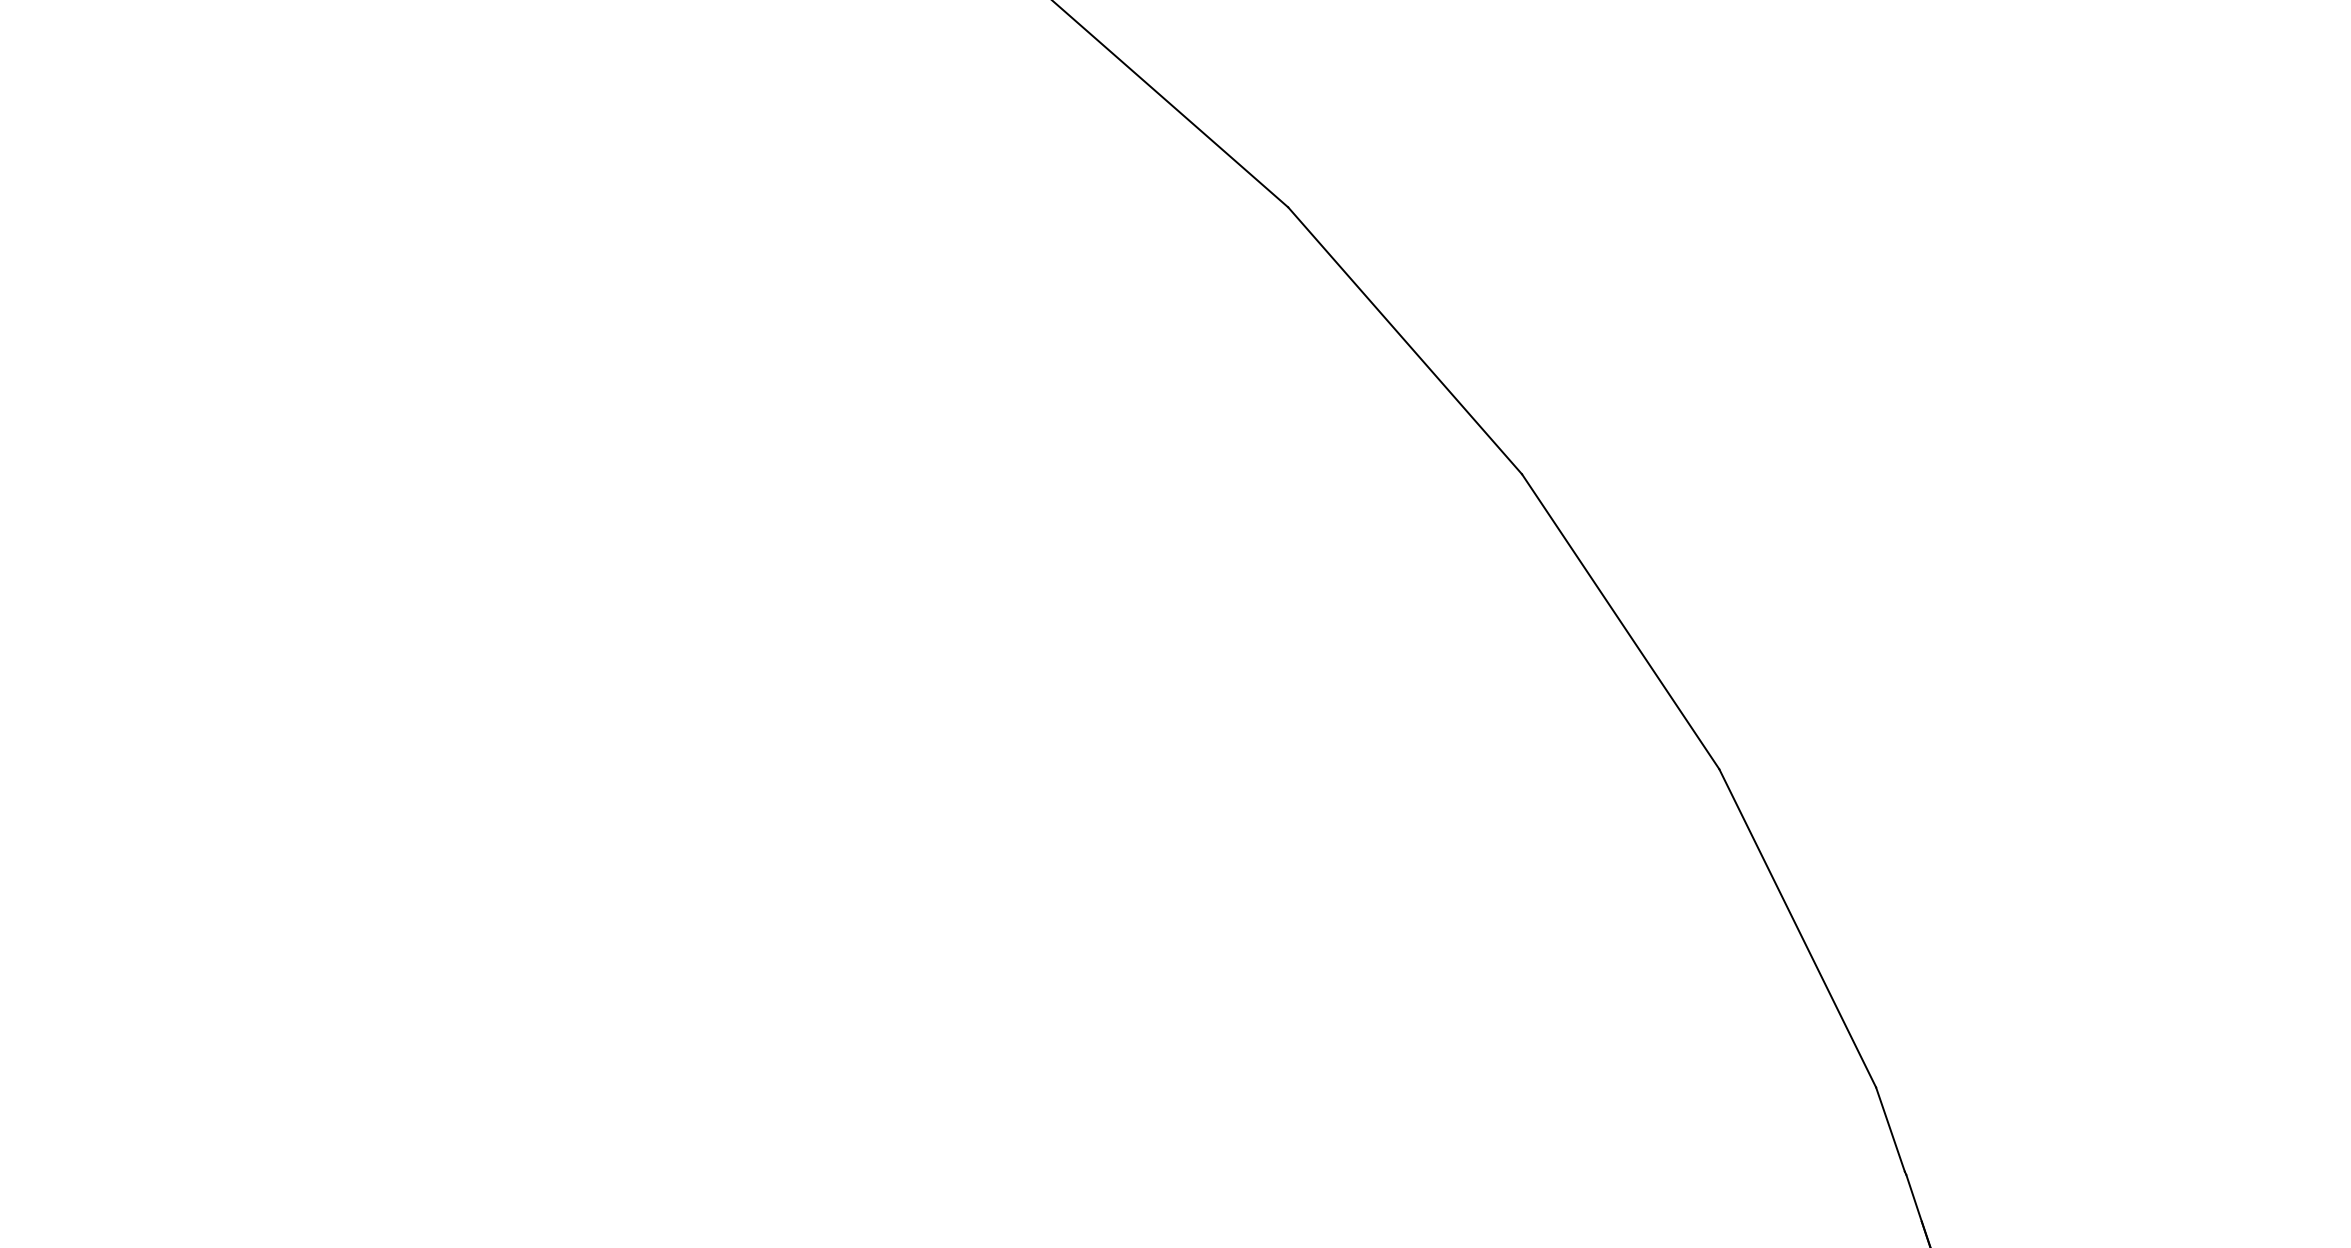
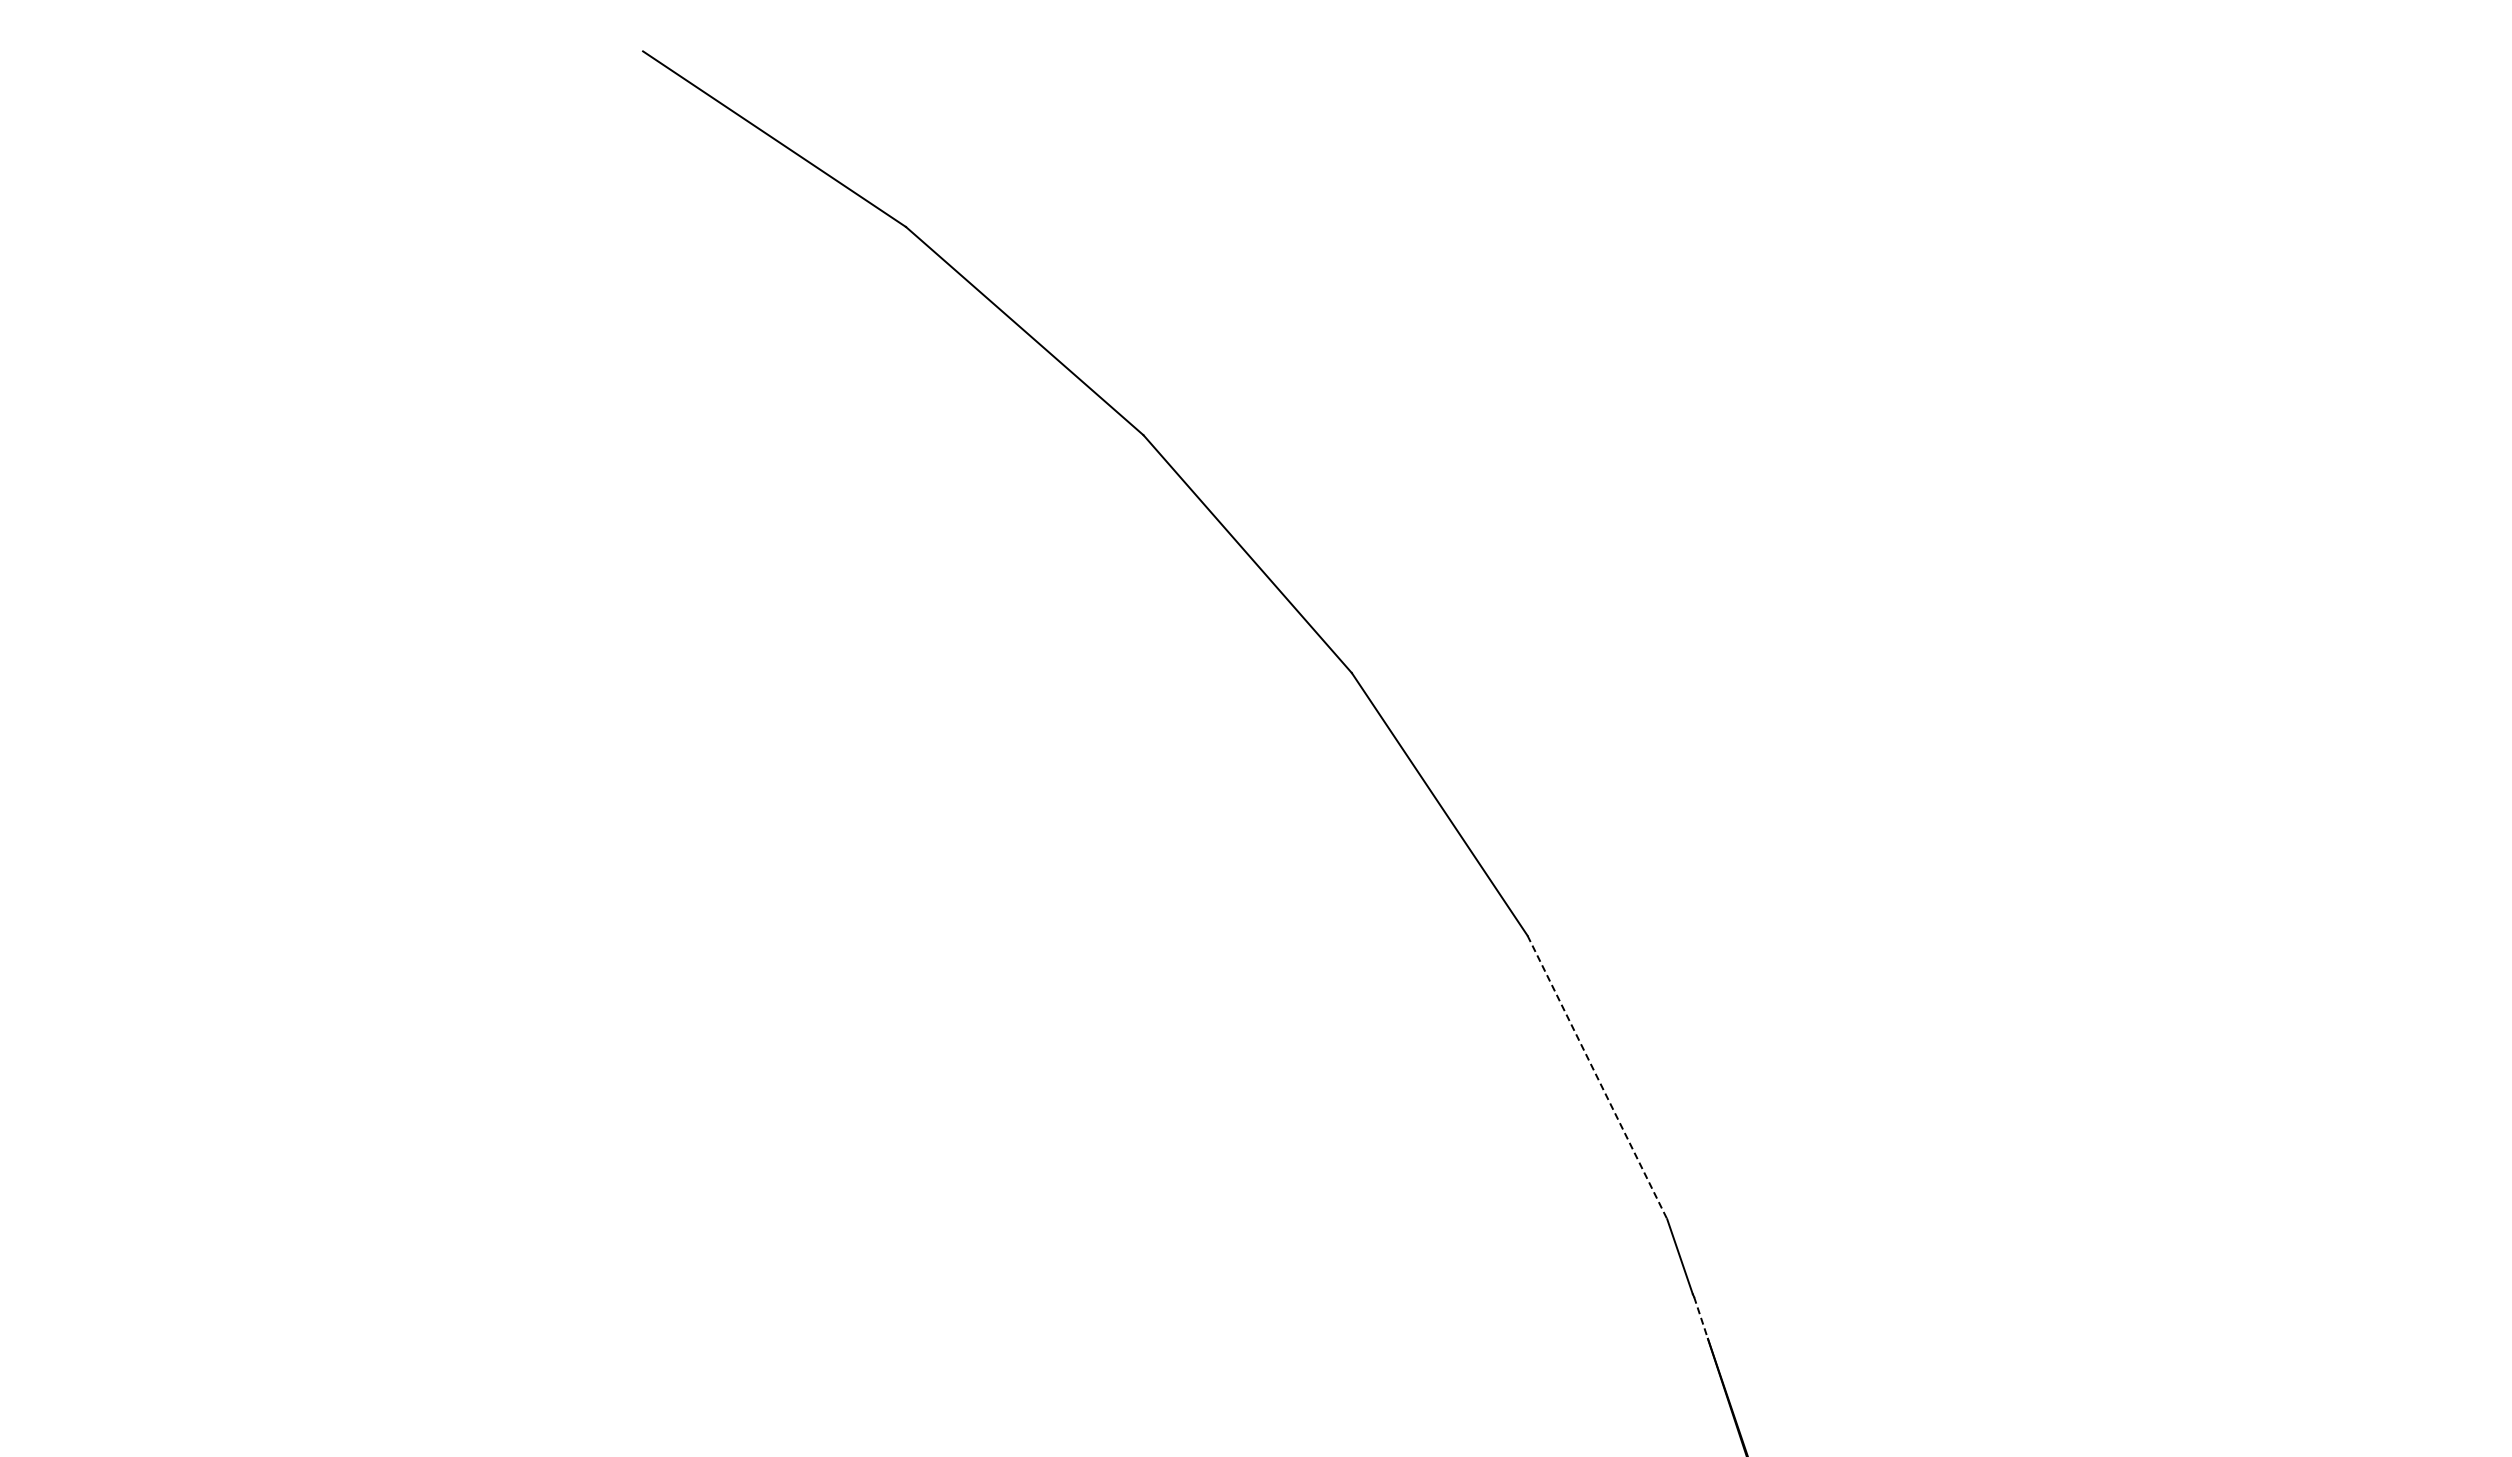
line: (1797, 928) -> (1597, 1077), solid -> dashed
line: (1914, 1198) -> (1701, 1318), solid -> dashed

